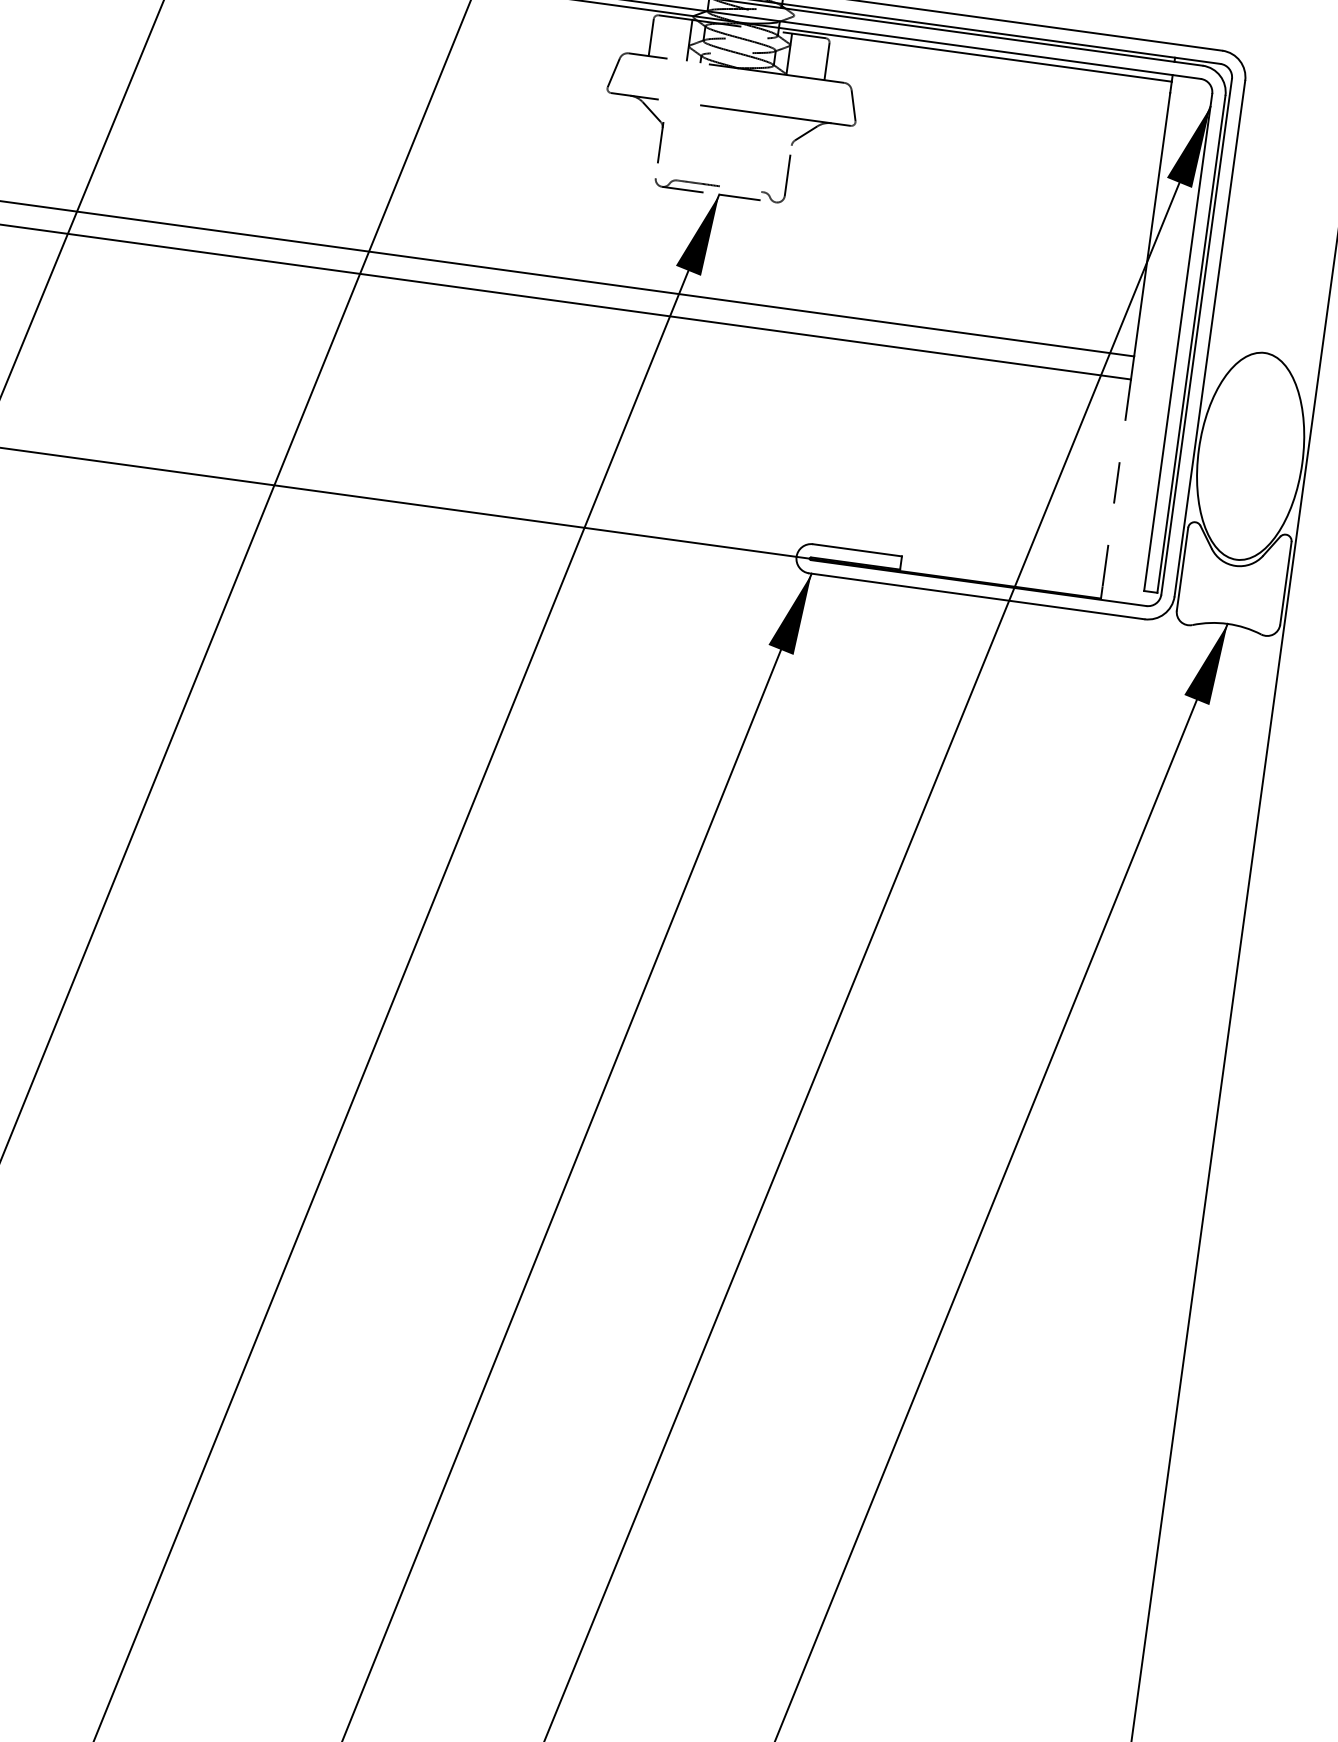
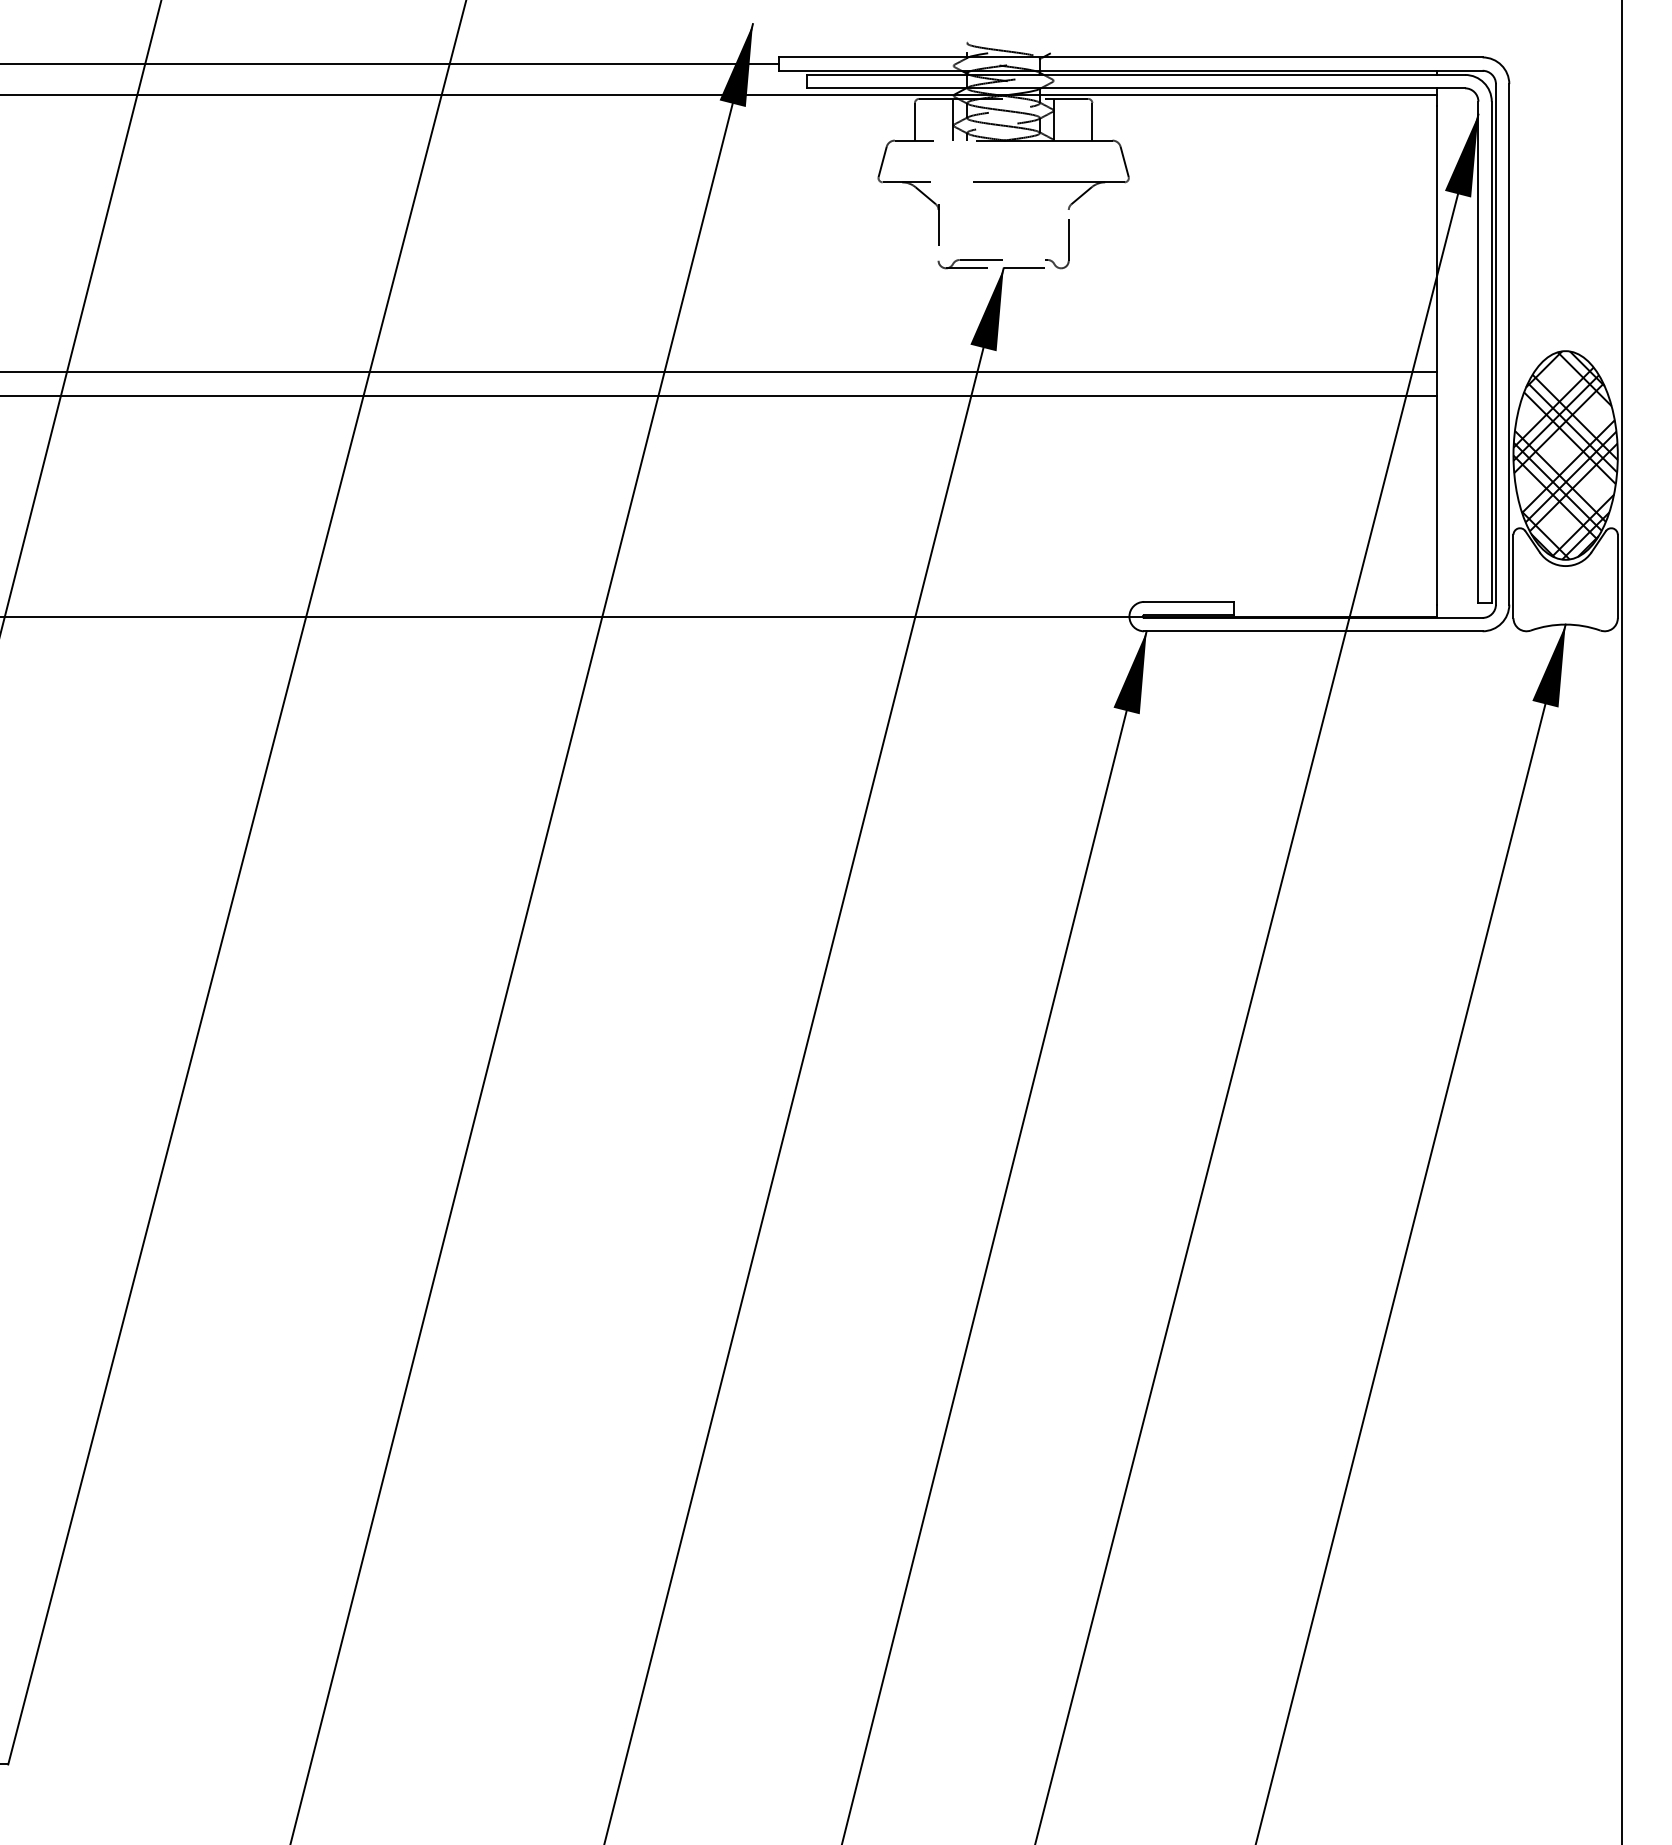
hatch: (1250, 456) -> (1565, 455), added
line: (1116, 483) -> (1436, 500), dashed -> solid

